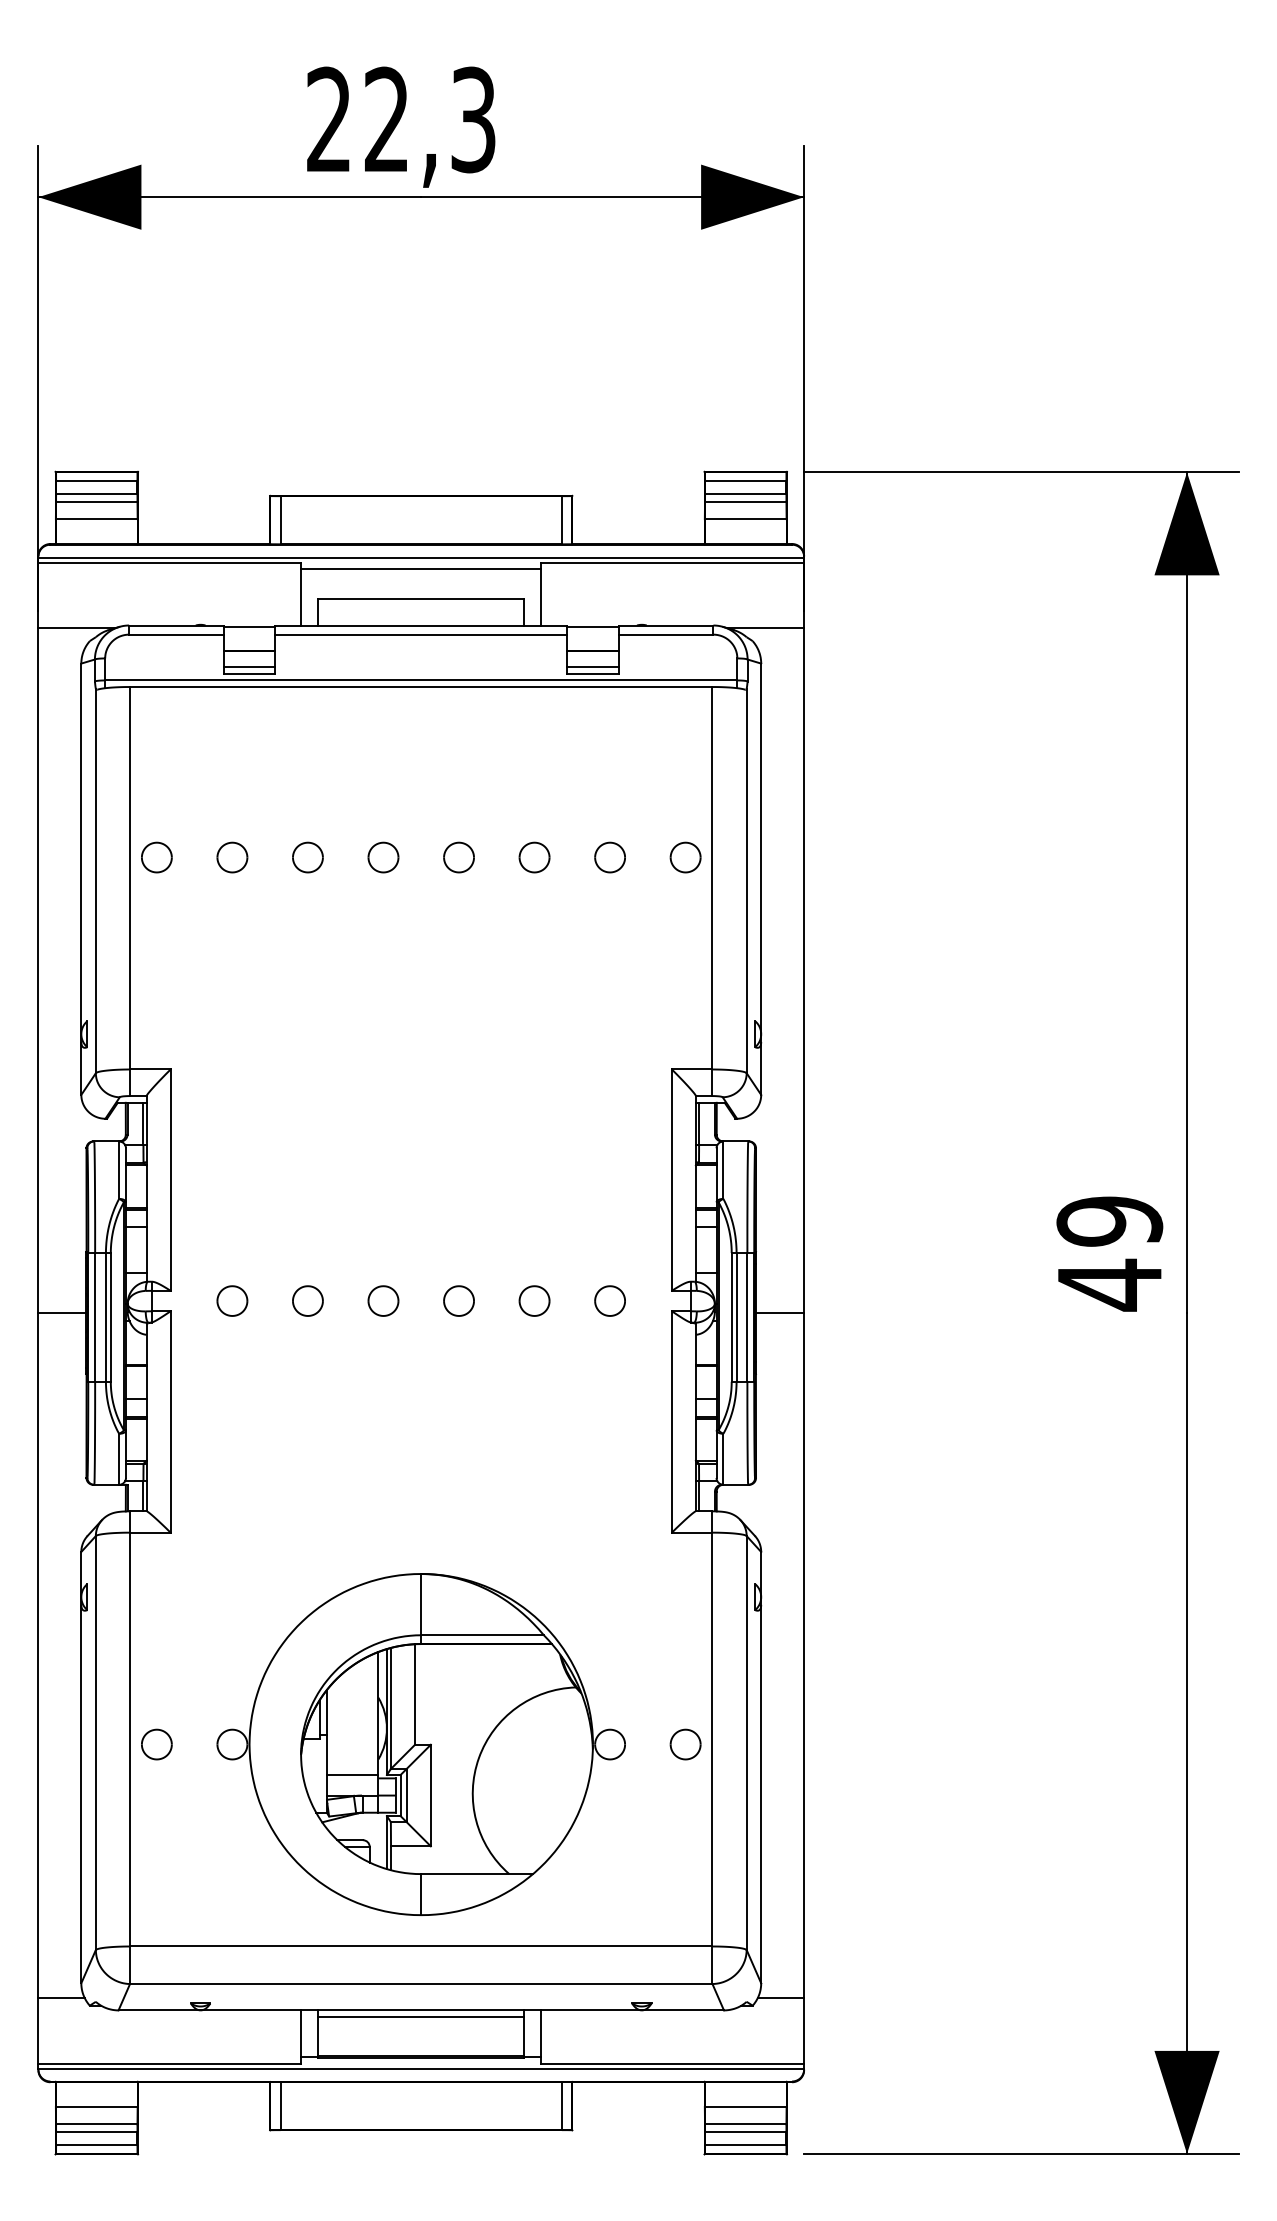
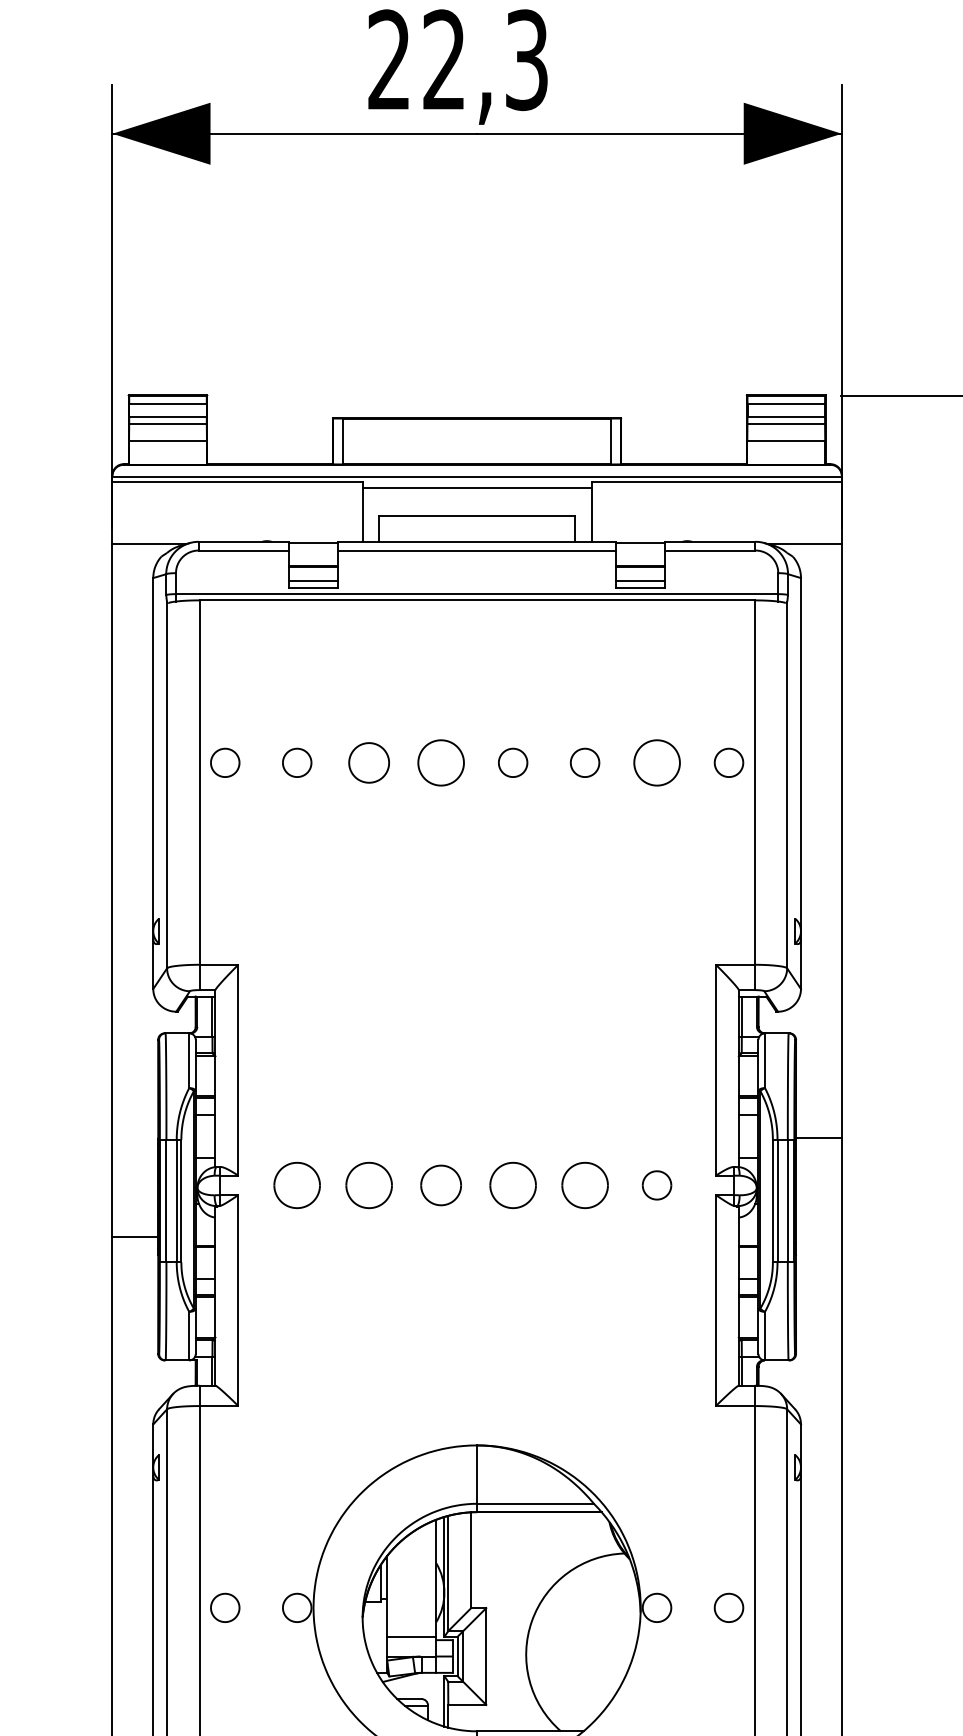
part: (307, 857) -> (368, 762), size x1.4
part: (383, 857) -> (441, 762), size x1.6
part: (609, 857) -> (656, 762), size x1.6
part: (232, 1300) -> (297, 1184), size x1.6
part: (307, 1300) -> (368, 1184), size x1.6
part: (383, 1300) -> (441, 1184), size x1.4
part: (458, 1300) -> (512, 1184), size x1.6
part: (534, 1300) -> (585, 1184), size x1.6
line: (62, 1313) -> (135, 1237), moved
line: (780, 1313) -> (819, 1138), moved

